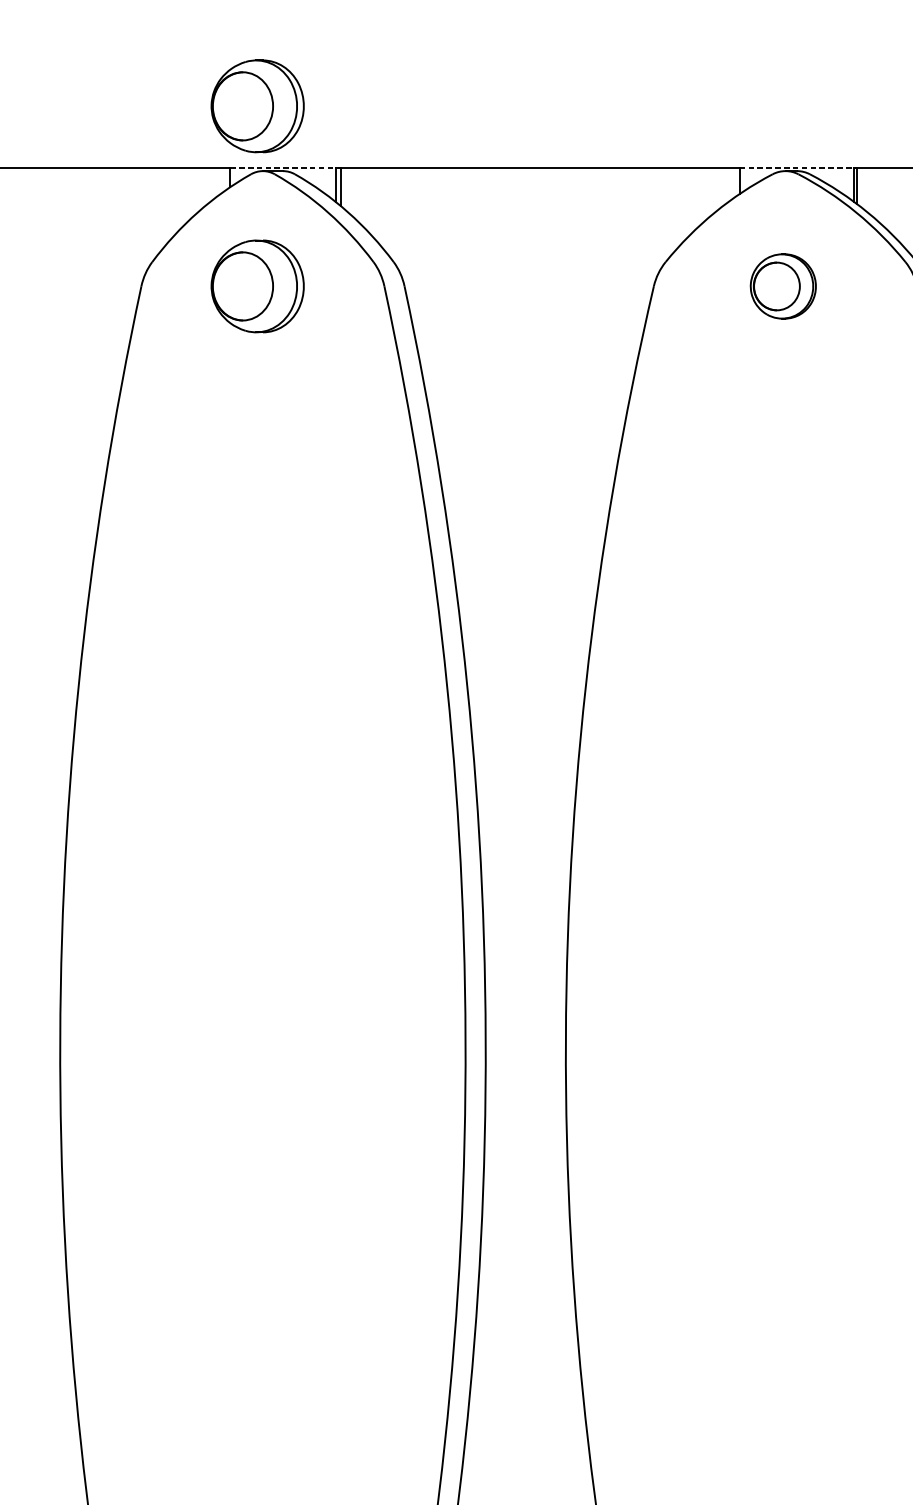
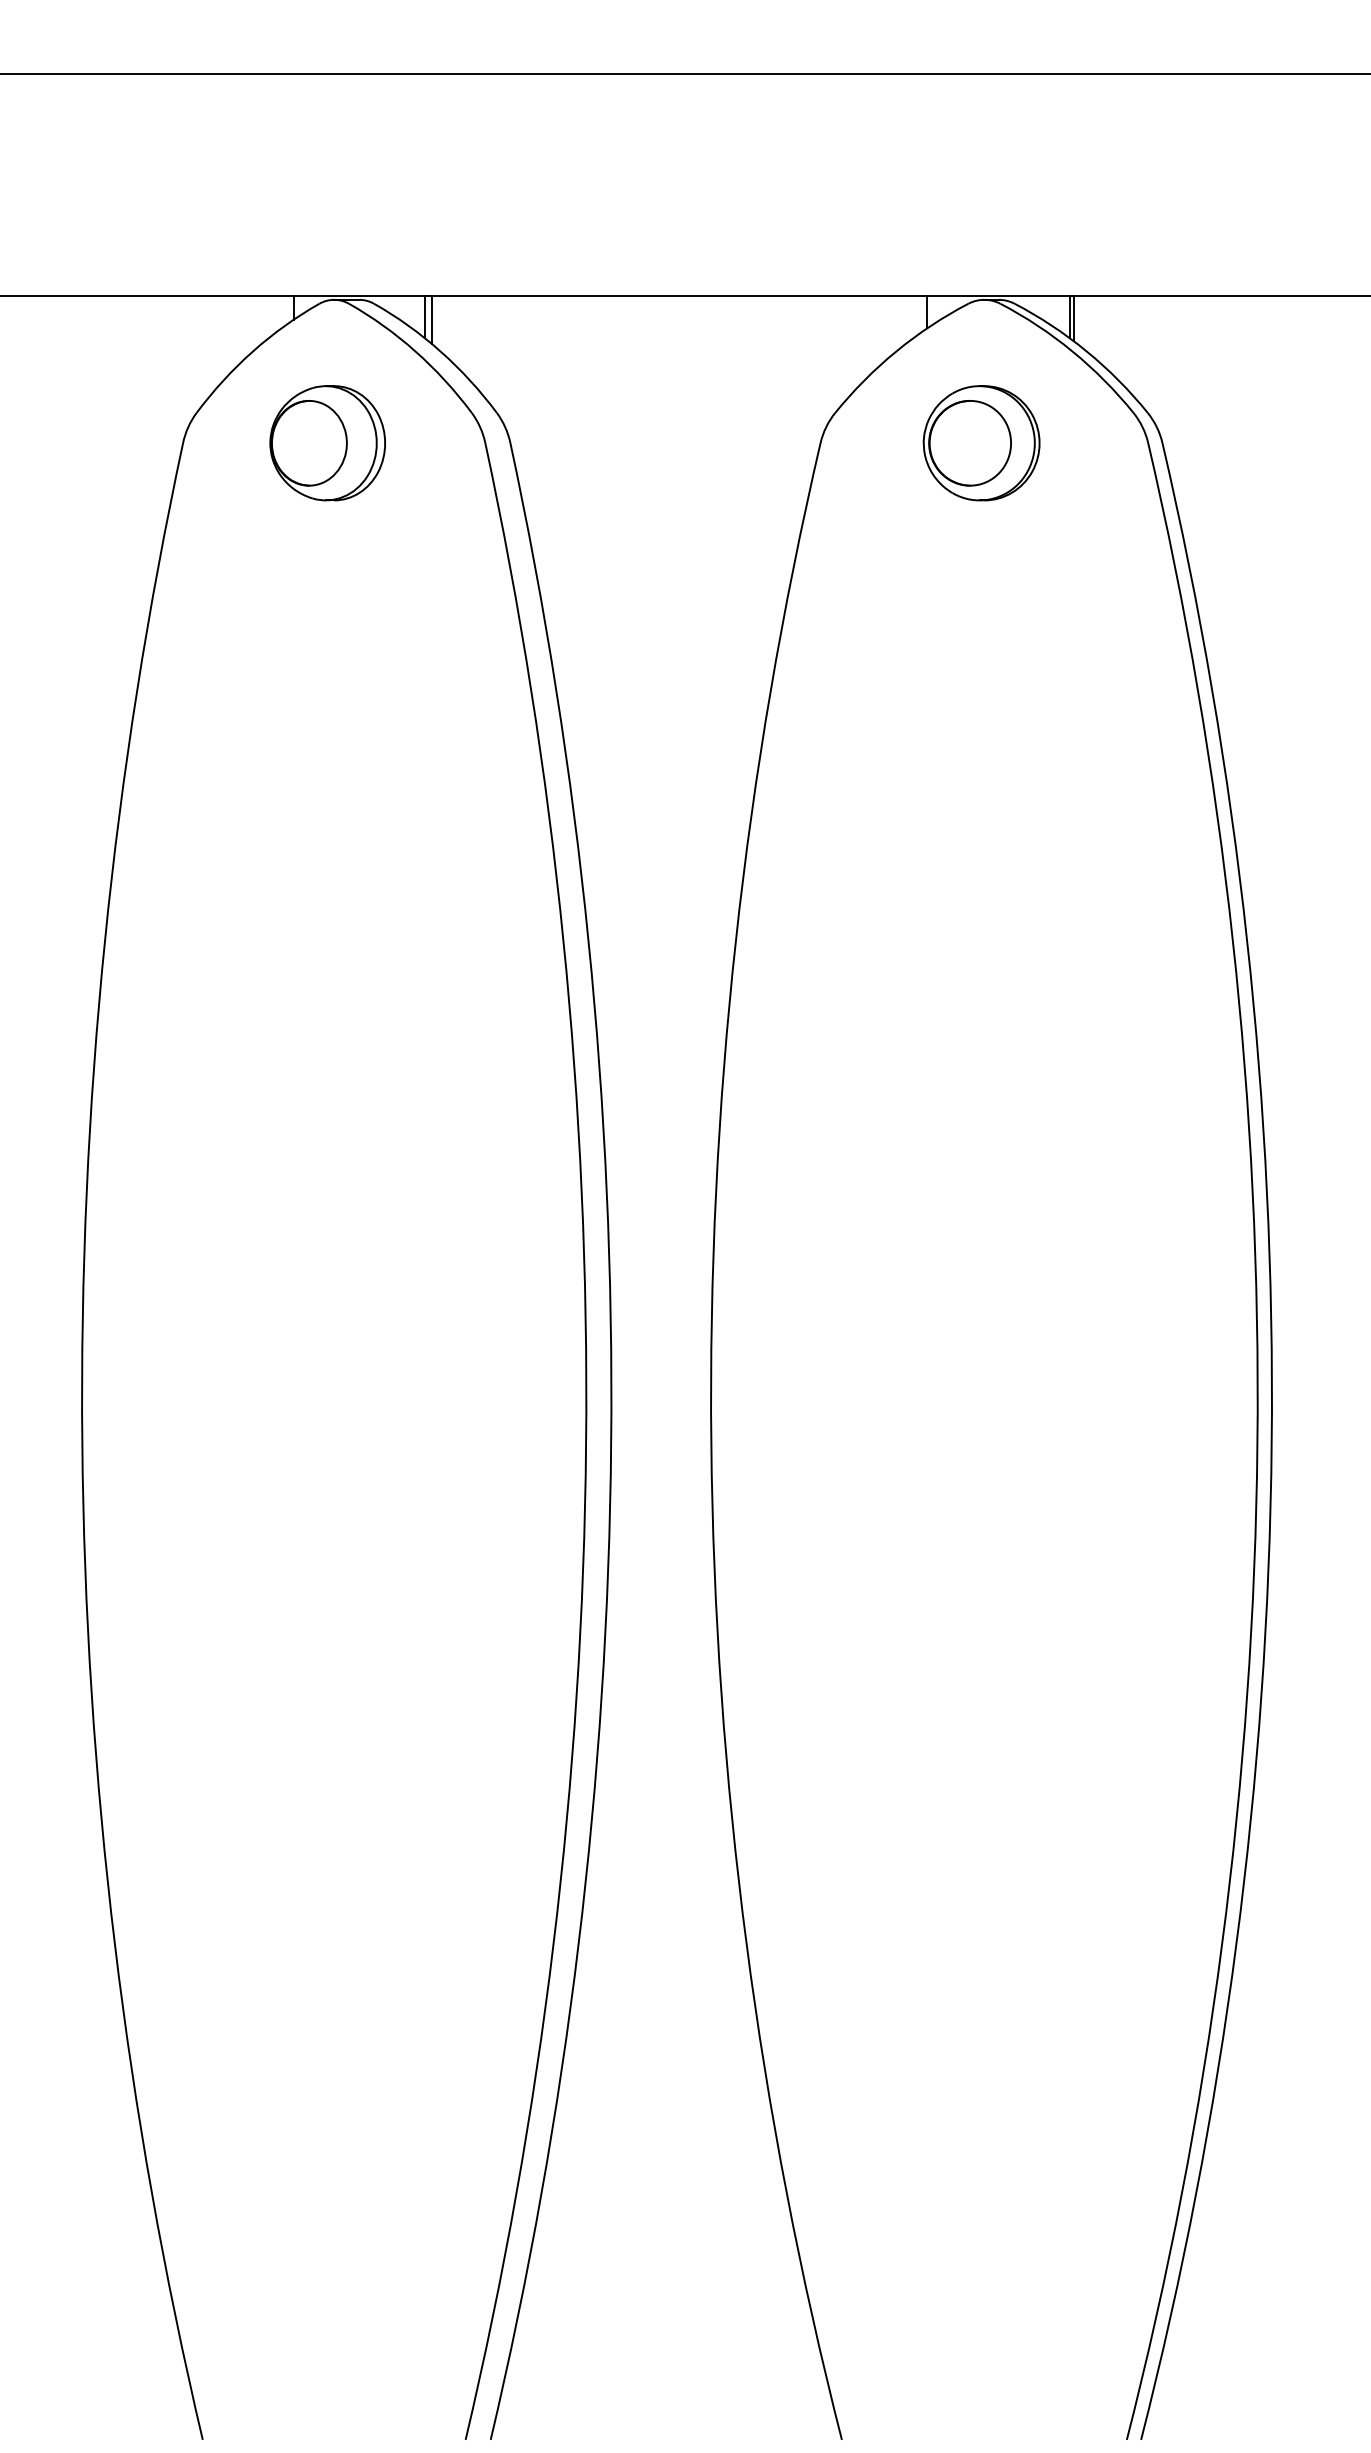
part: (257, 106) -> (327, 219), removed
line: (283, 167) -> (359, 295), dashed -> solid
line: (797, 167) -> (999, 295), dashed -> solid
part: (783, 286) -> (981, 443), size x1.43

